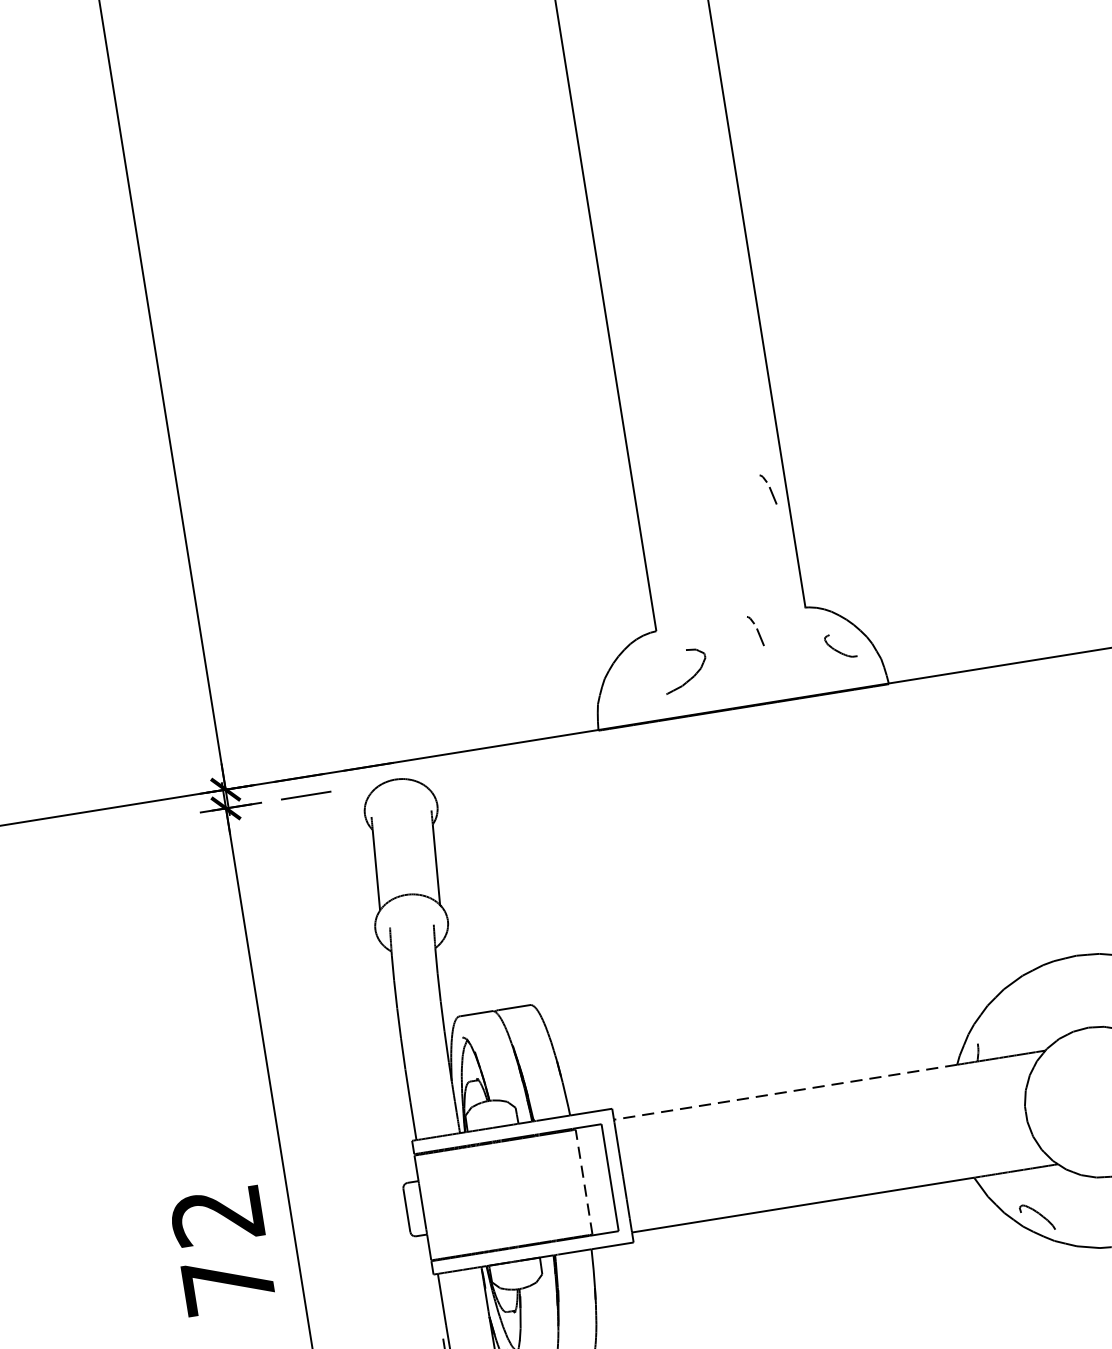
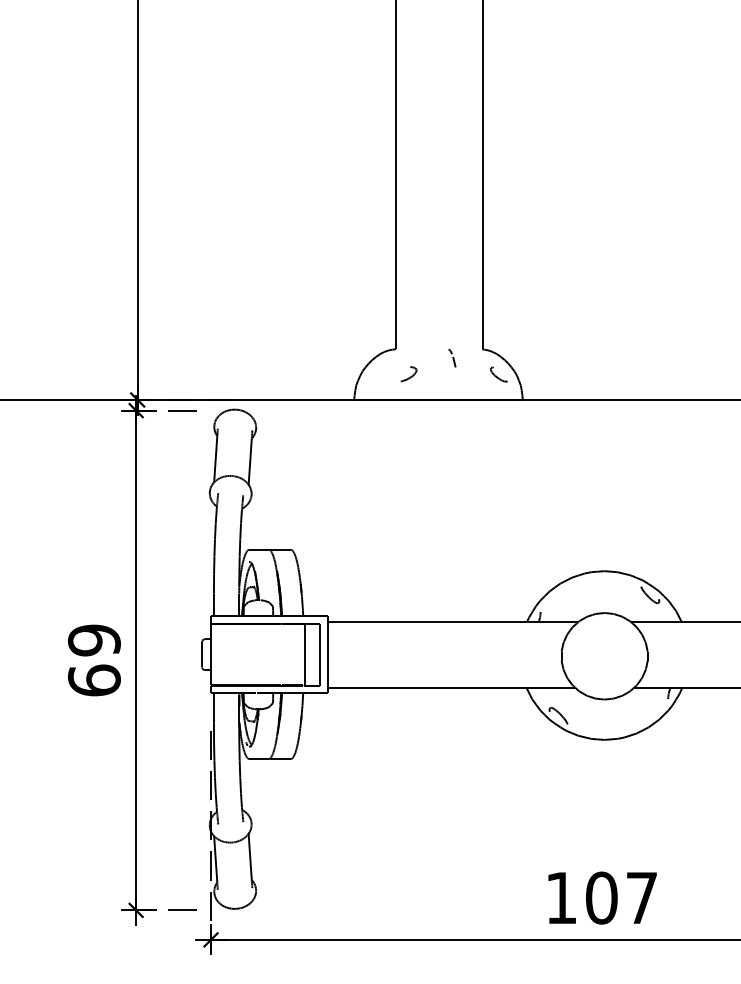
part: (768, 488) -> (472, 278), removed
part: (684, 671) -> (408, 374), size x0.62
line: (785, 1092) -> (427, 622), dashed -> solid
line: (584, 1181) -> (305, 654), dashed -> solid
text: (223, 1250) -> (94, 660), 72 -> 69

